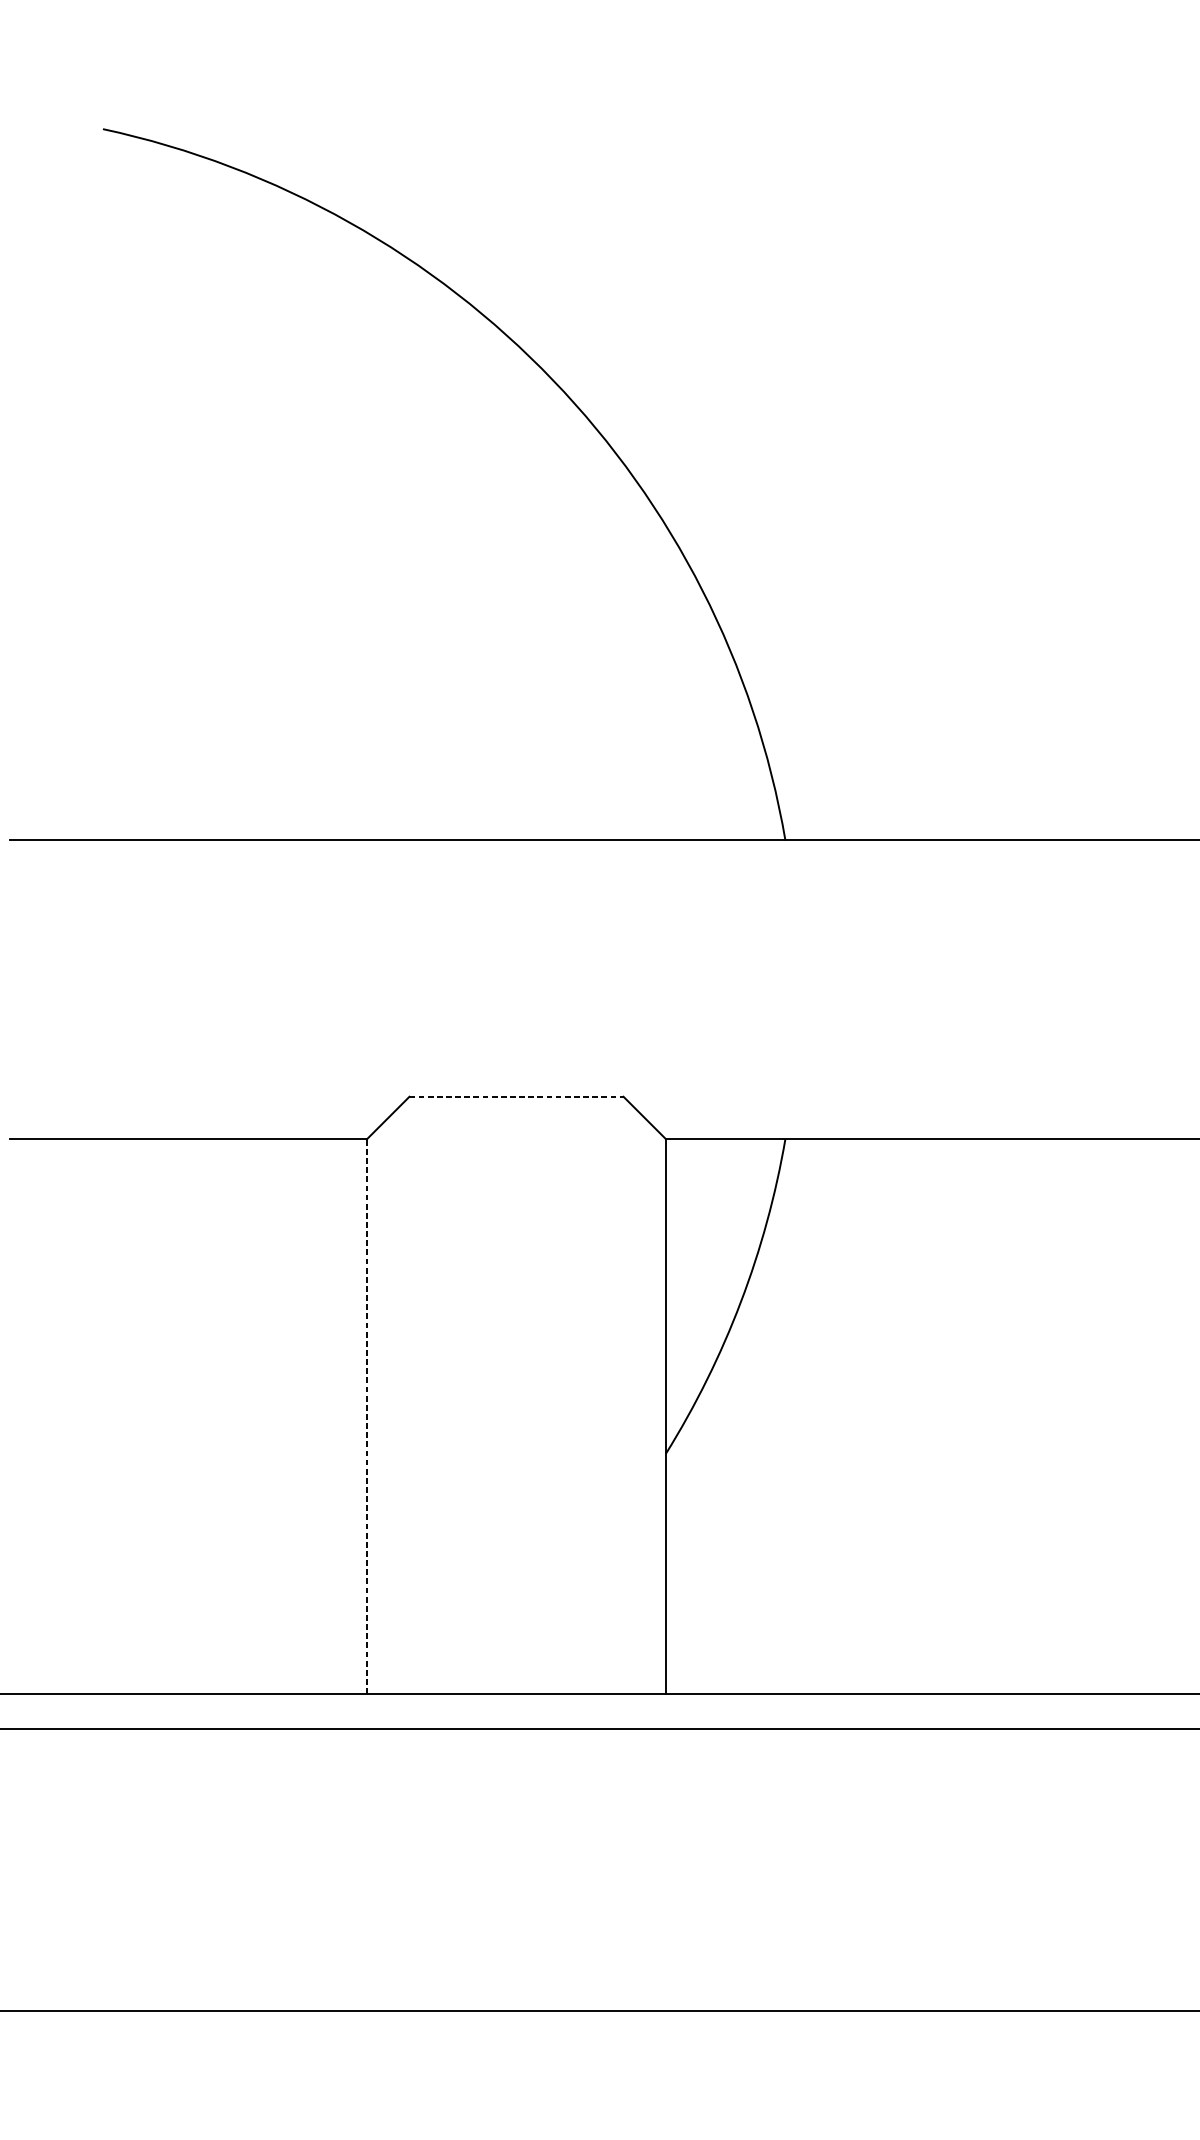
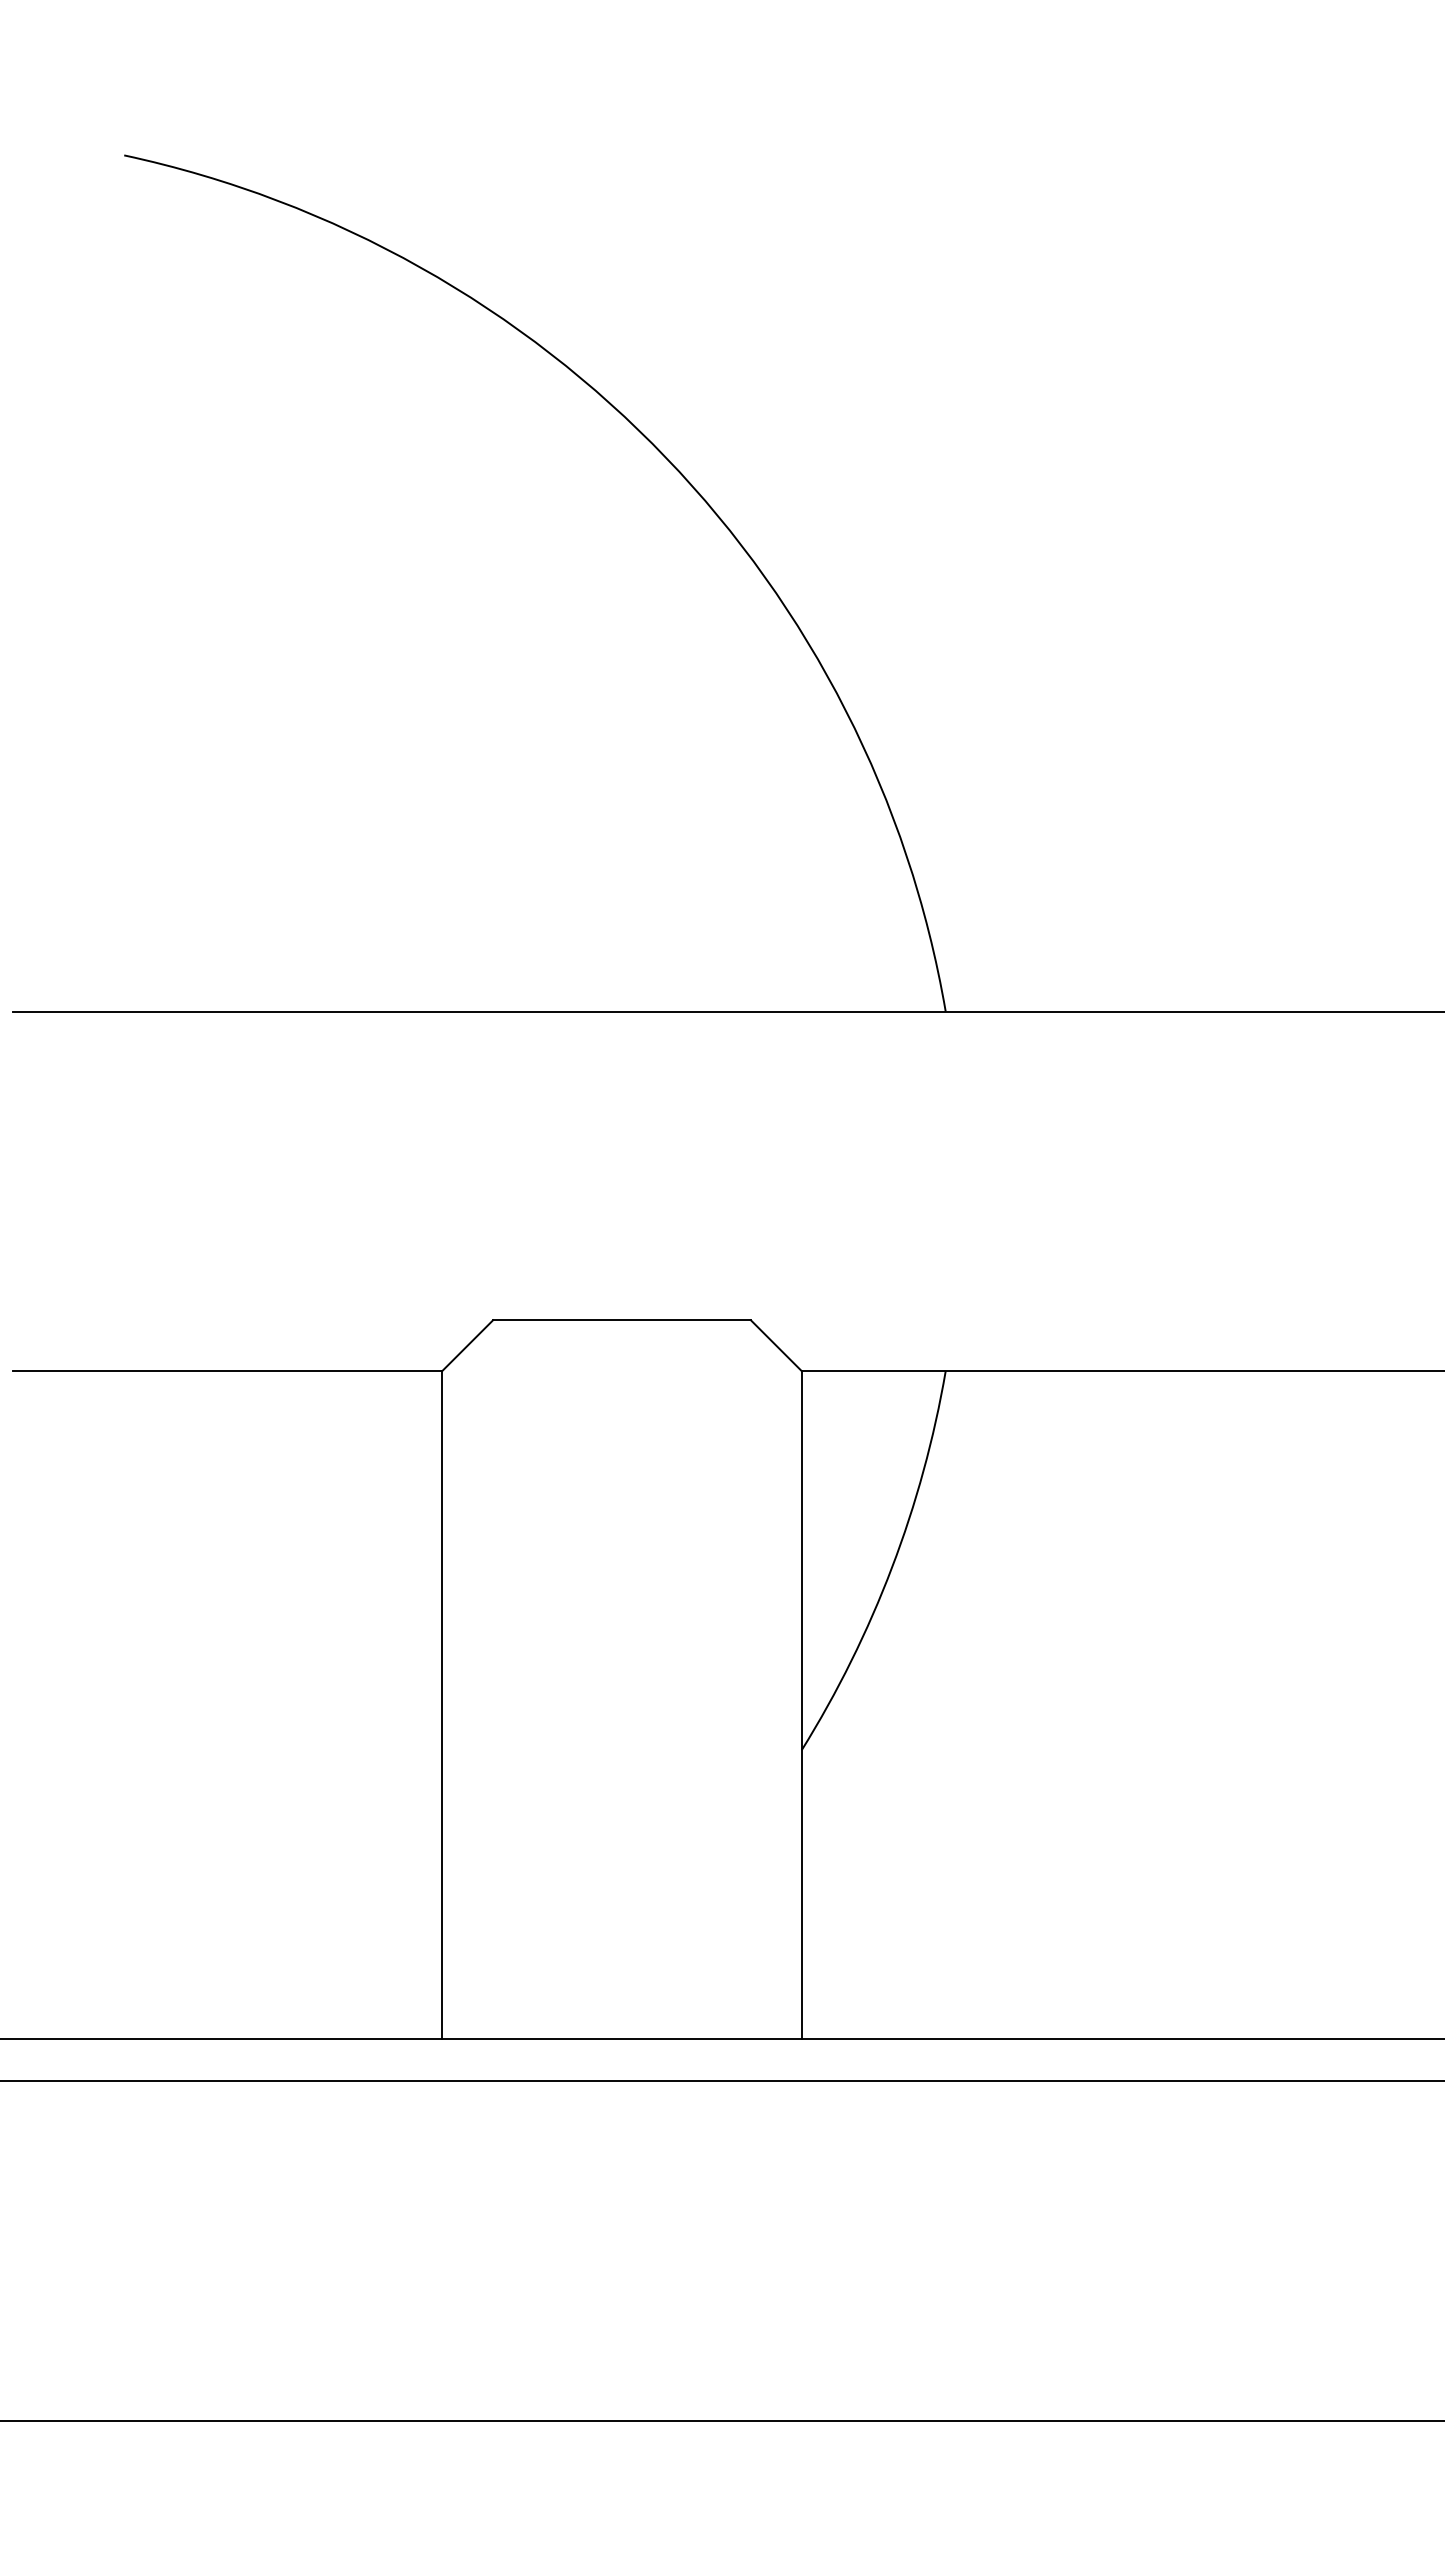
line: (516, 1096) -> (621, 1320), dashed -> solid
line: (367, 1415) -> (442, 1704), dashed -> solid

